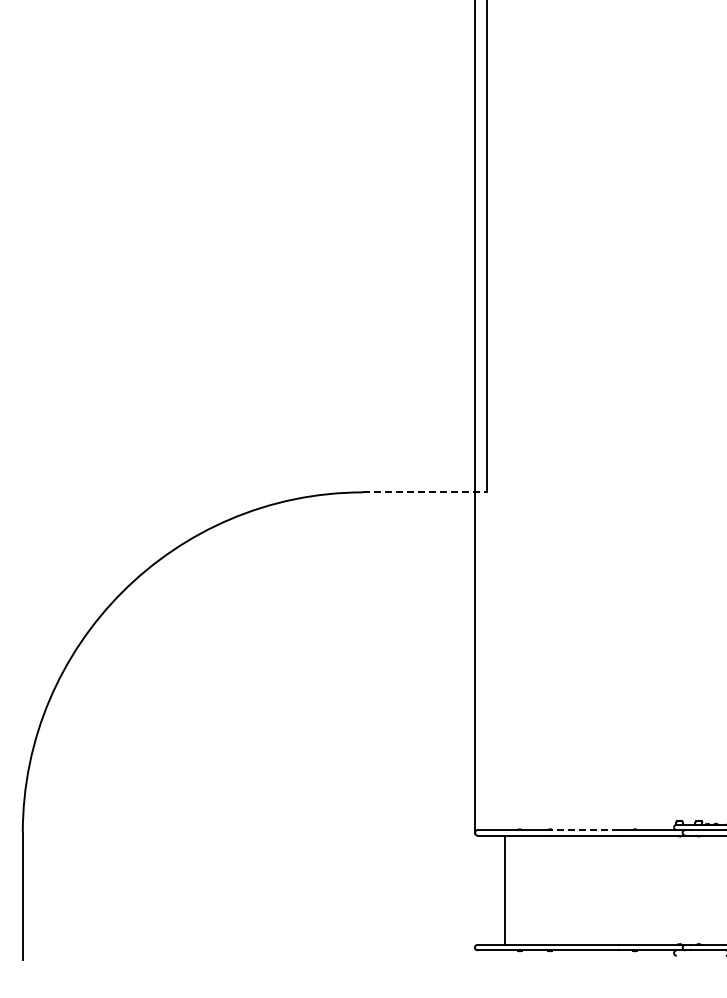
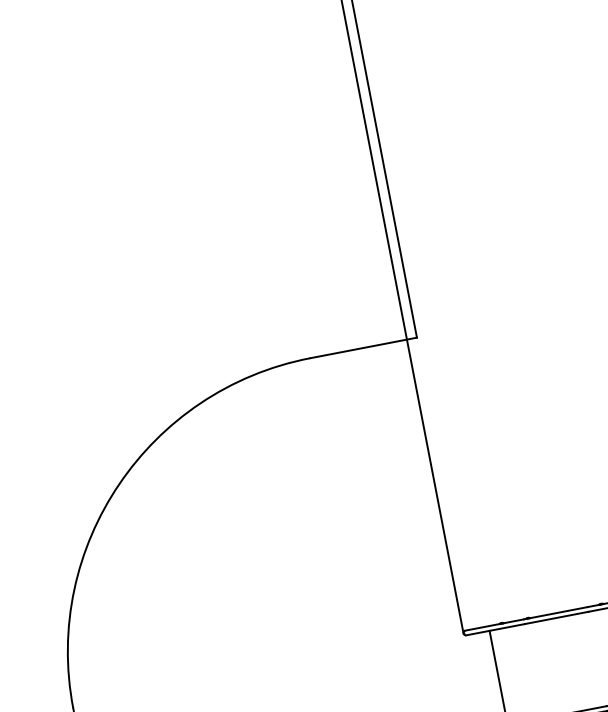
line: (424, 492) -> (363, 348), dashed -> solid
line: (582, 830) -> (555, 613), dashed -> solid

